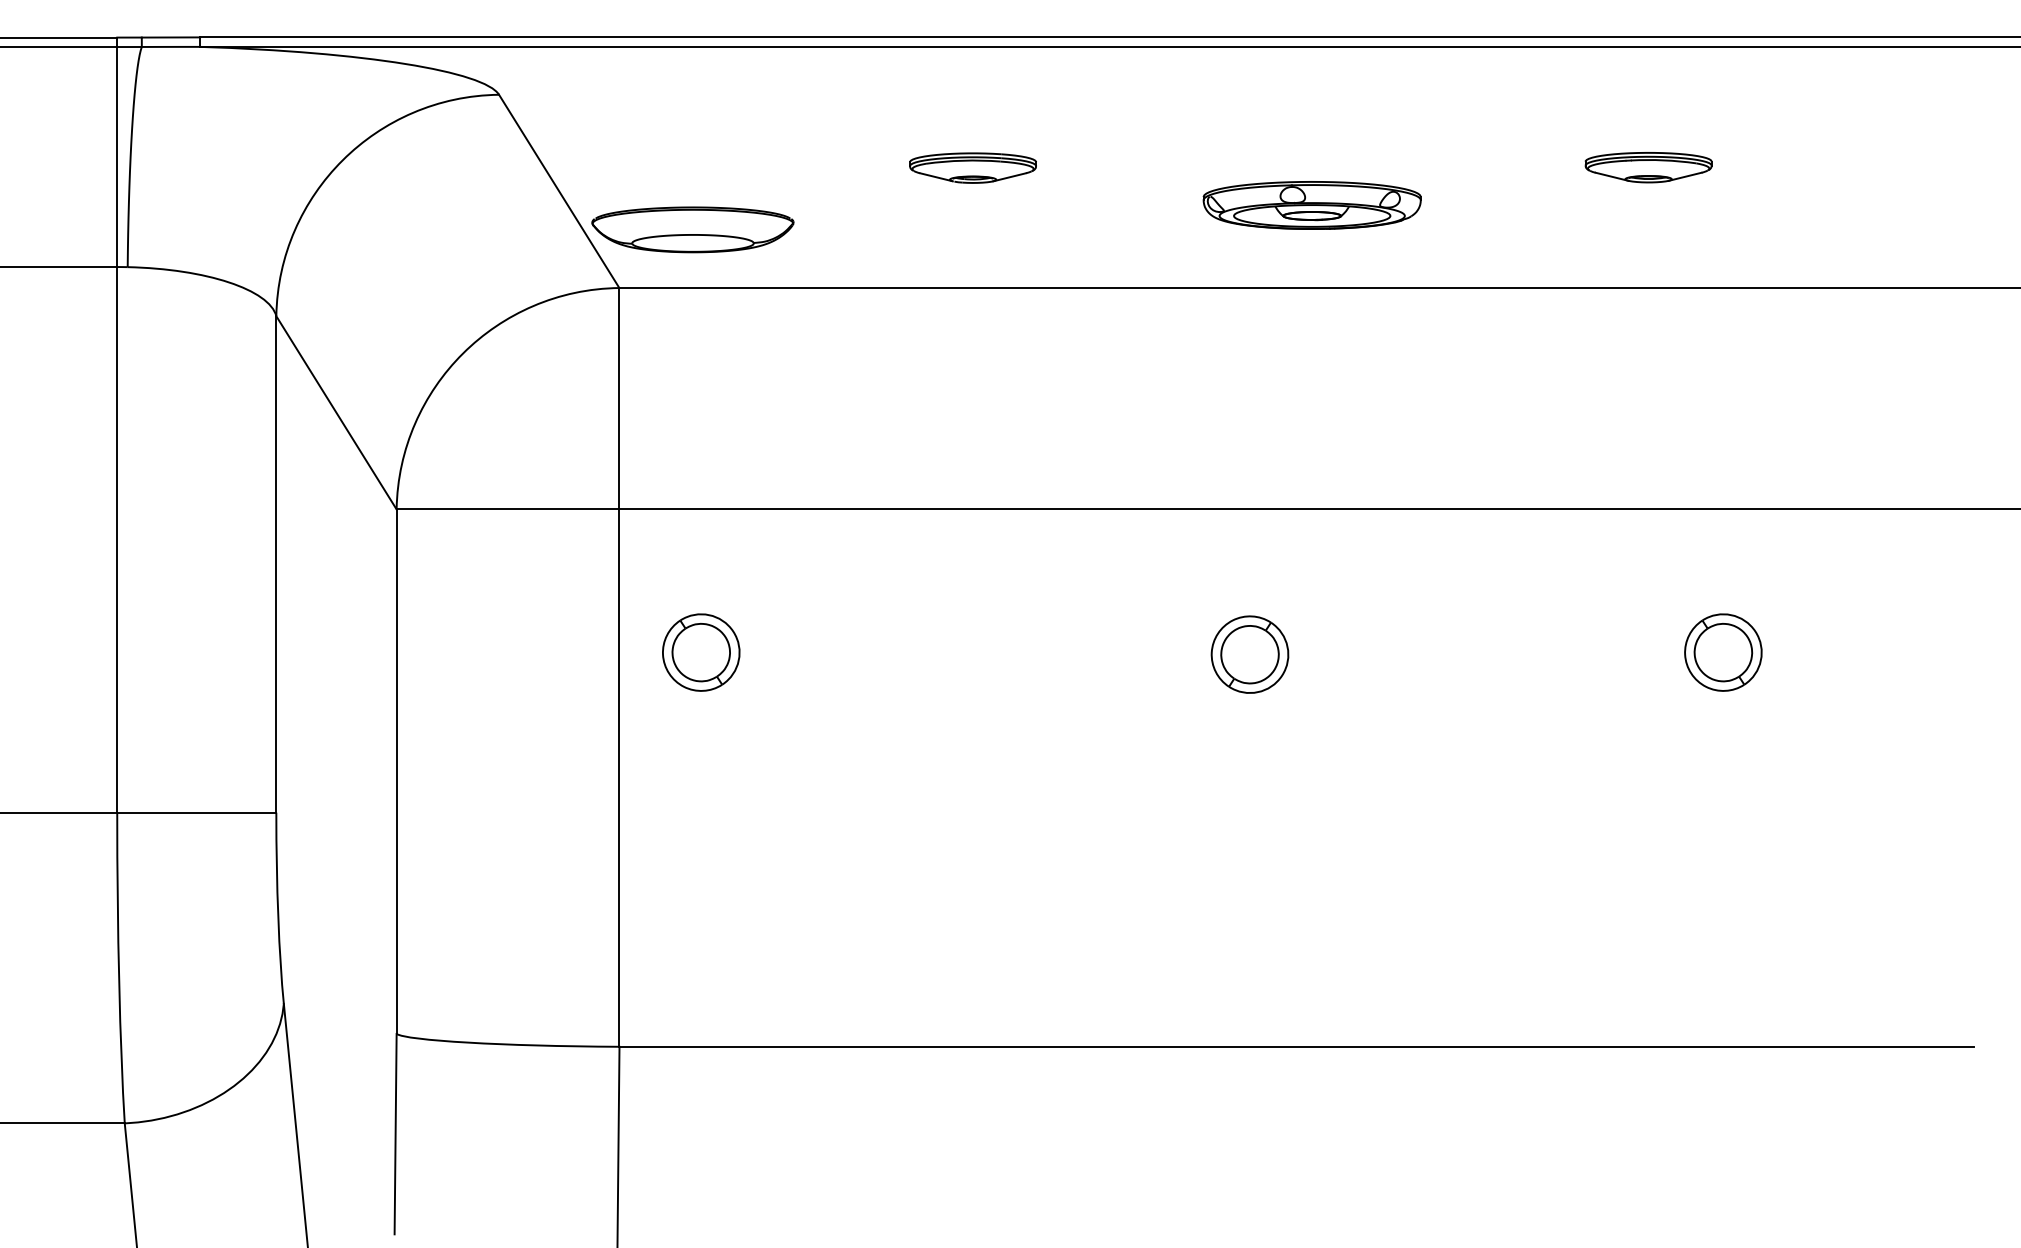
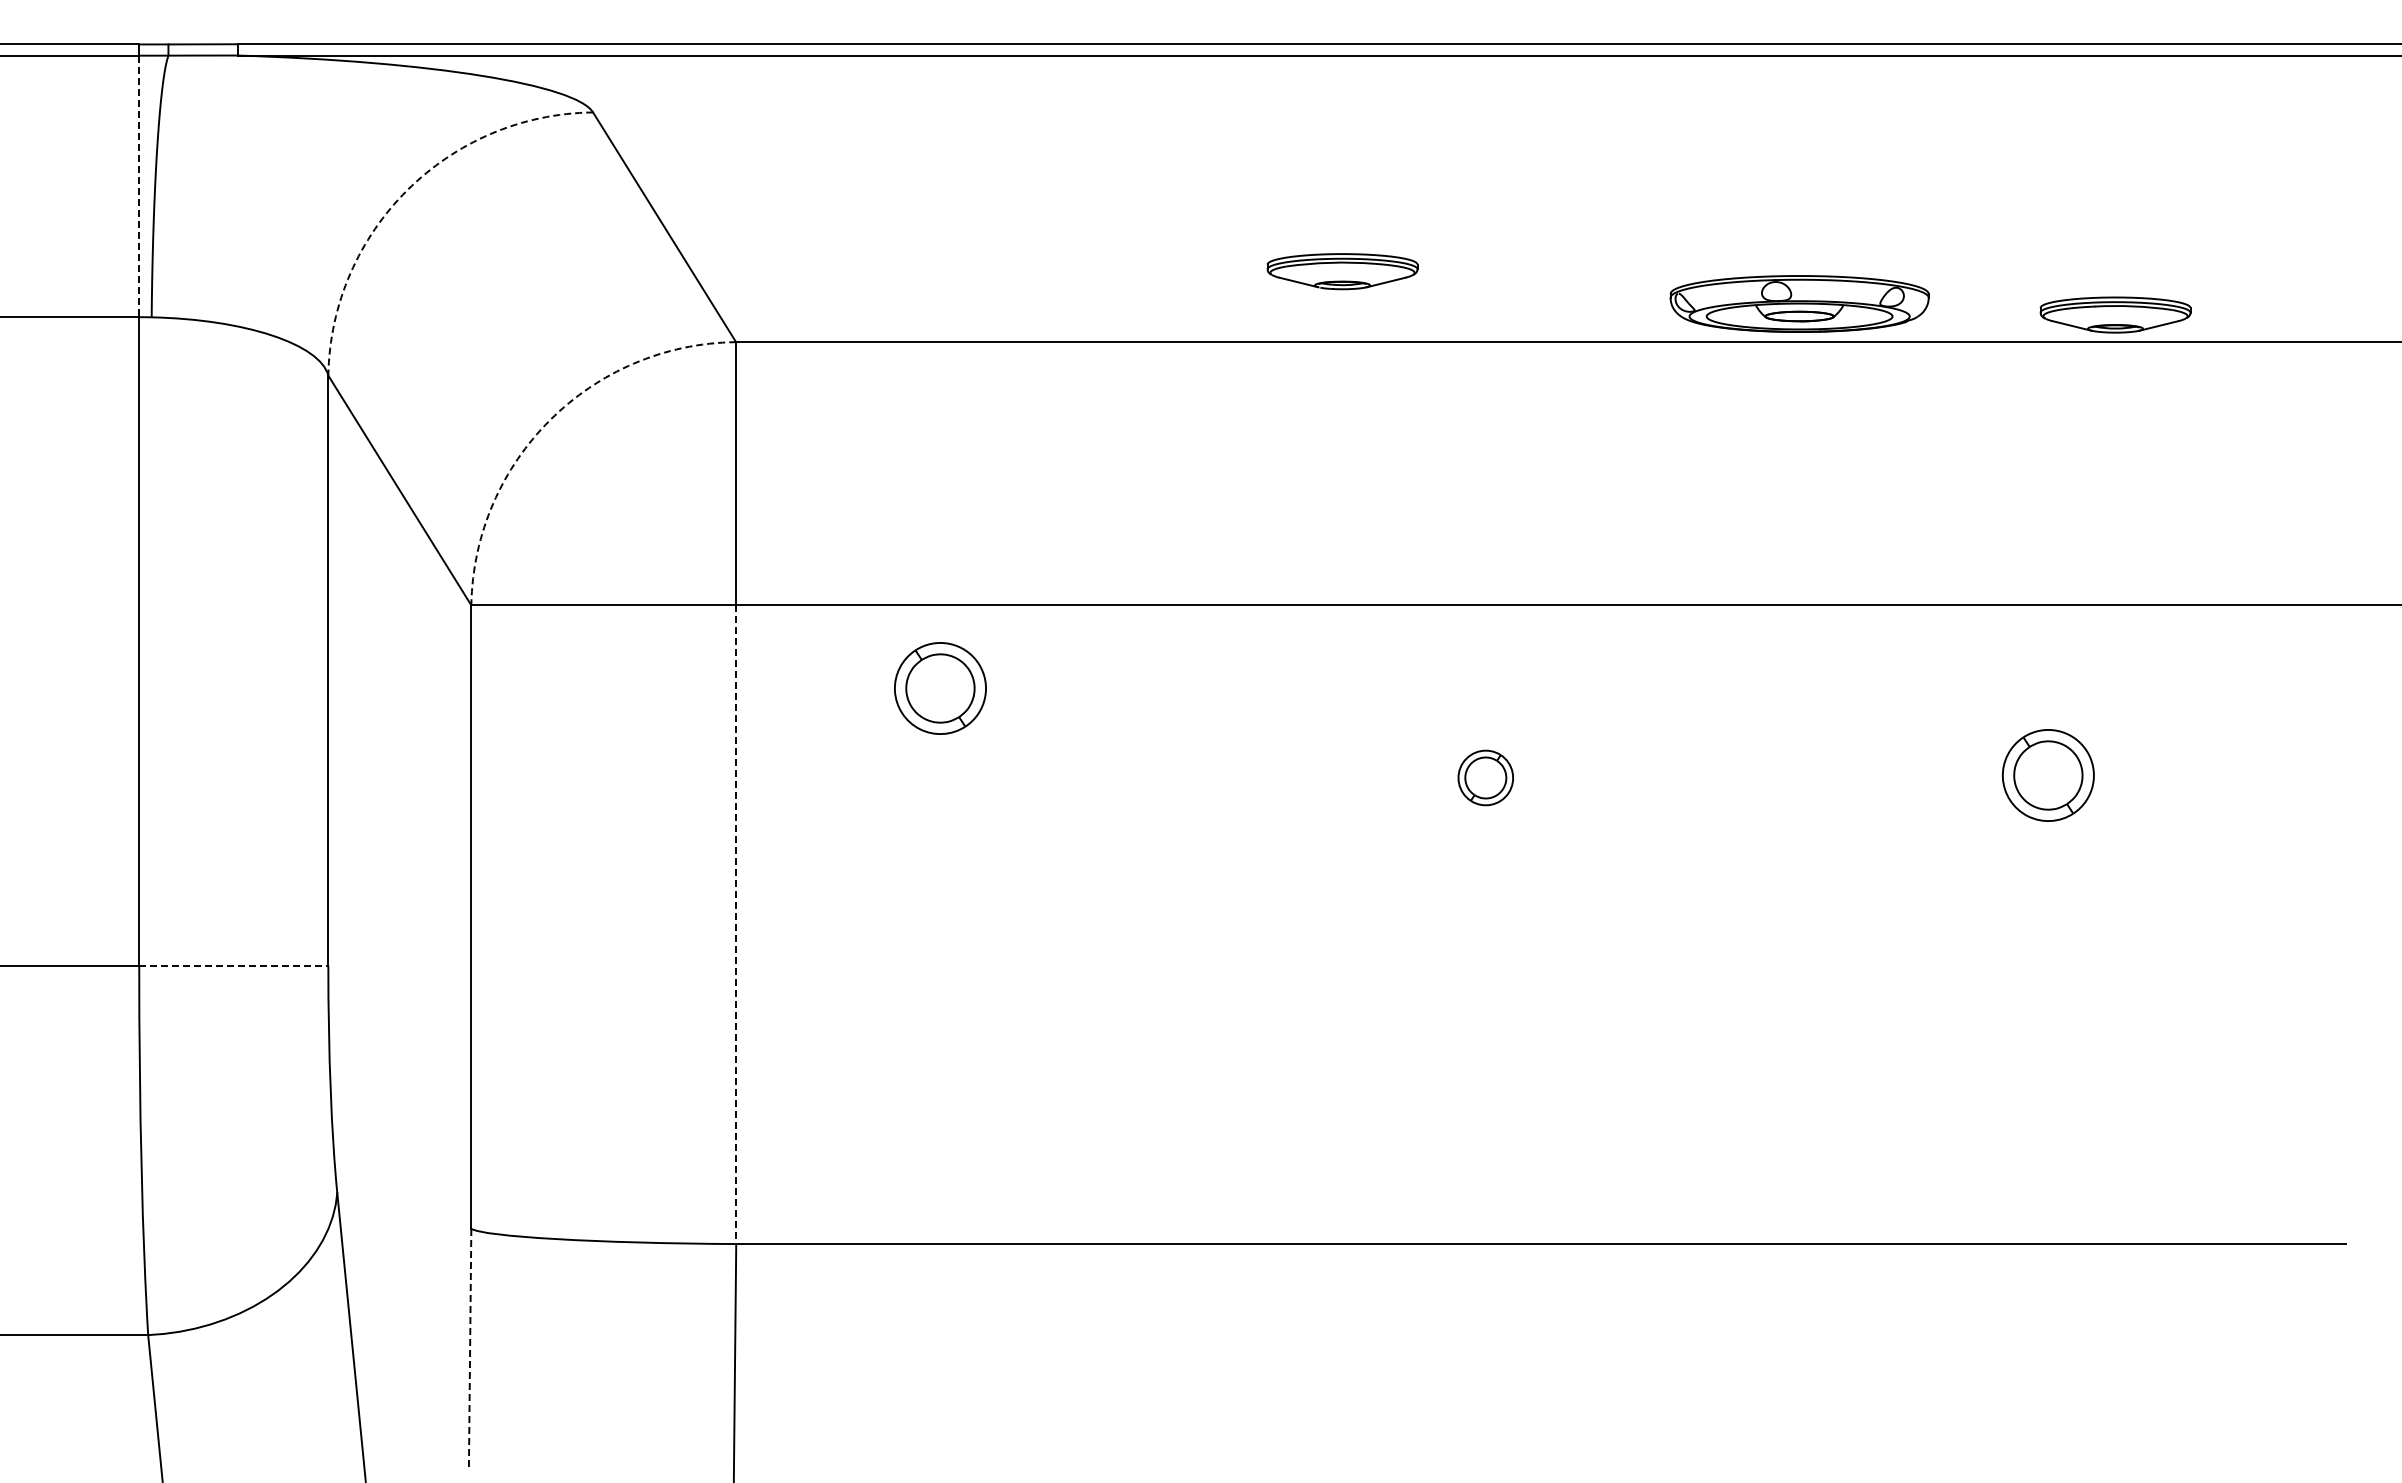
line: (117, 157) -> (139, 186), solid -> dashed
arc: (342, 160) -> (407, 190), solid -> dashed
part: (1648, 167) -> (2115, 314), moved
part: (973, 168) -> (1342, 271), moved
part: (1312, 205) -> (1799, 303), moved
part: (692, 229) -> (823, 272), removed
arc: (463, 353) -> (550, 420), solid -> dashed
part: (701, 652) -> (940, 688), moved
part: (1249, 654) -> (1485, 777), size x0.6
line: (619, 778) -> (736, 925), solid -> dashed
line: (196, 812) -> (233, 965), solid -> dashed
line: (395, 1133) -> (470, 1347), solid -> dashed

